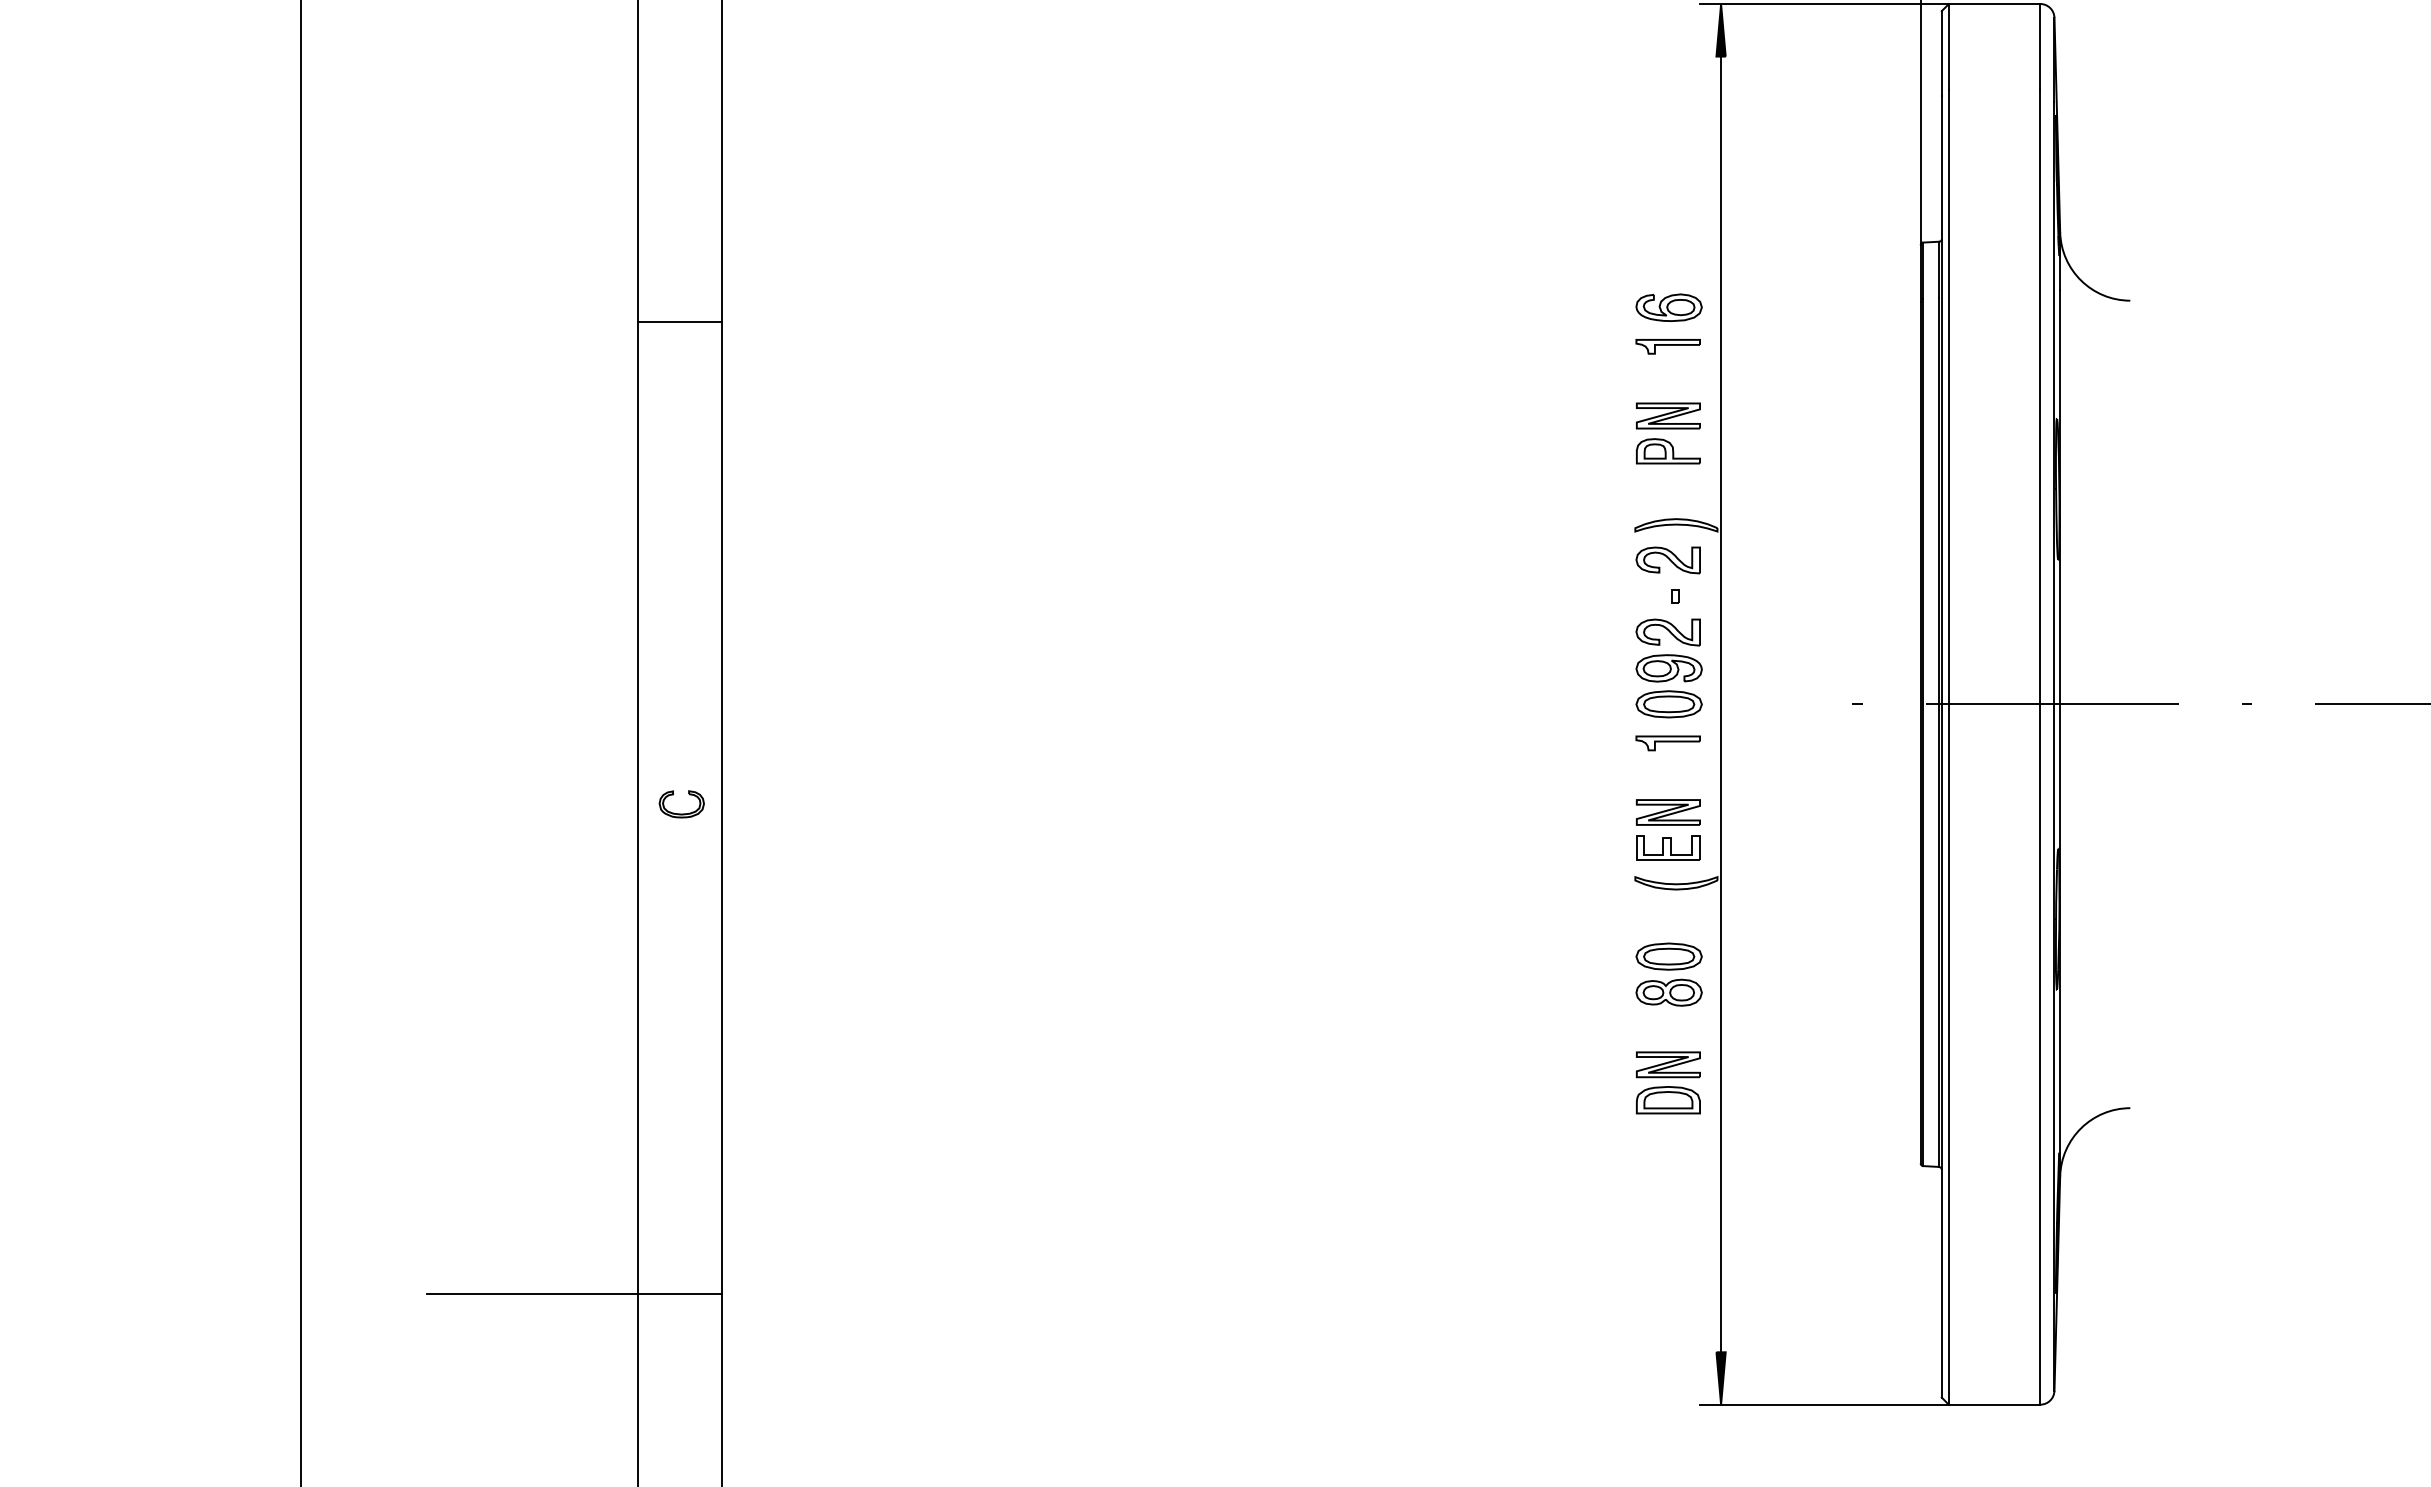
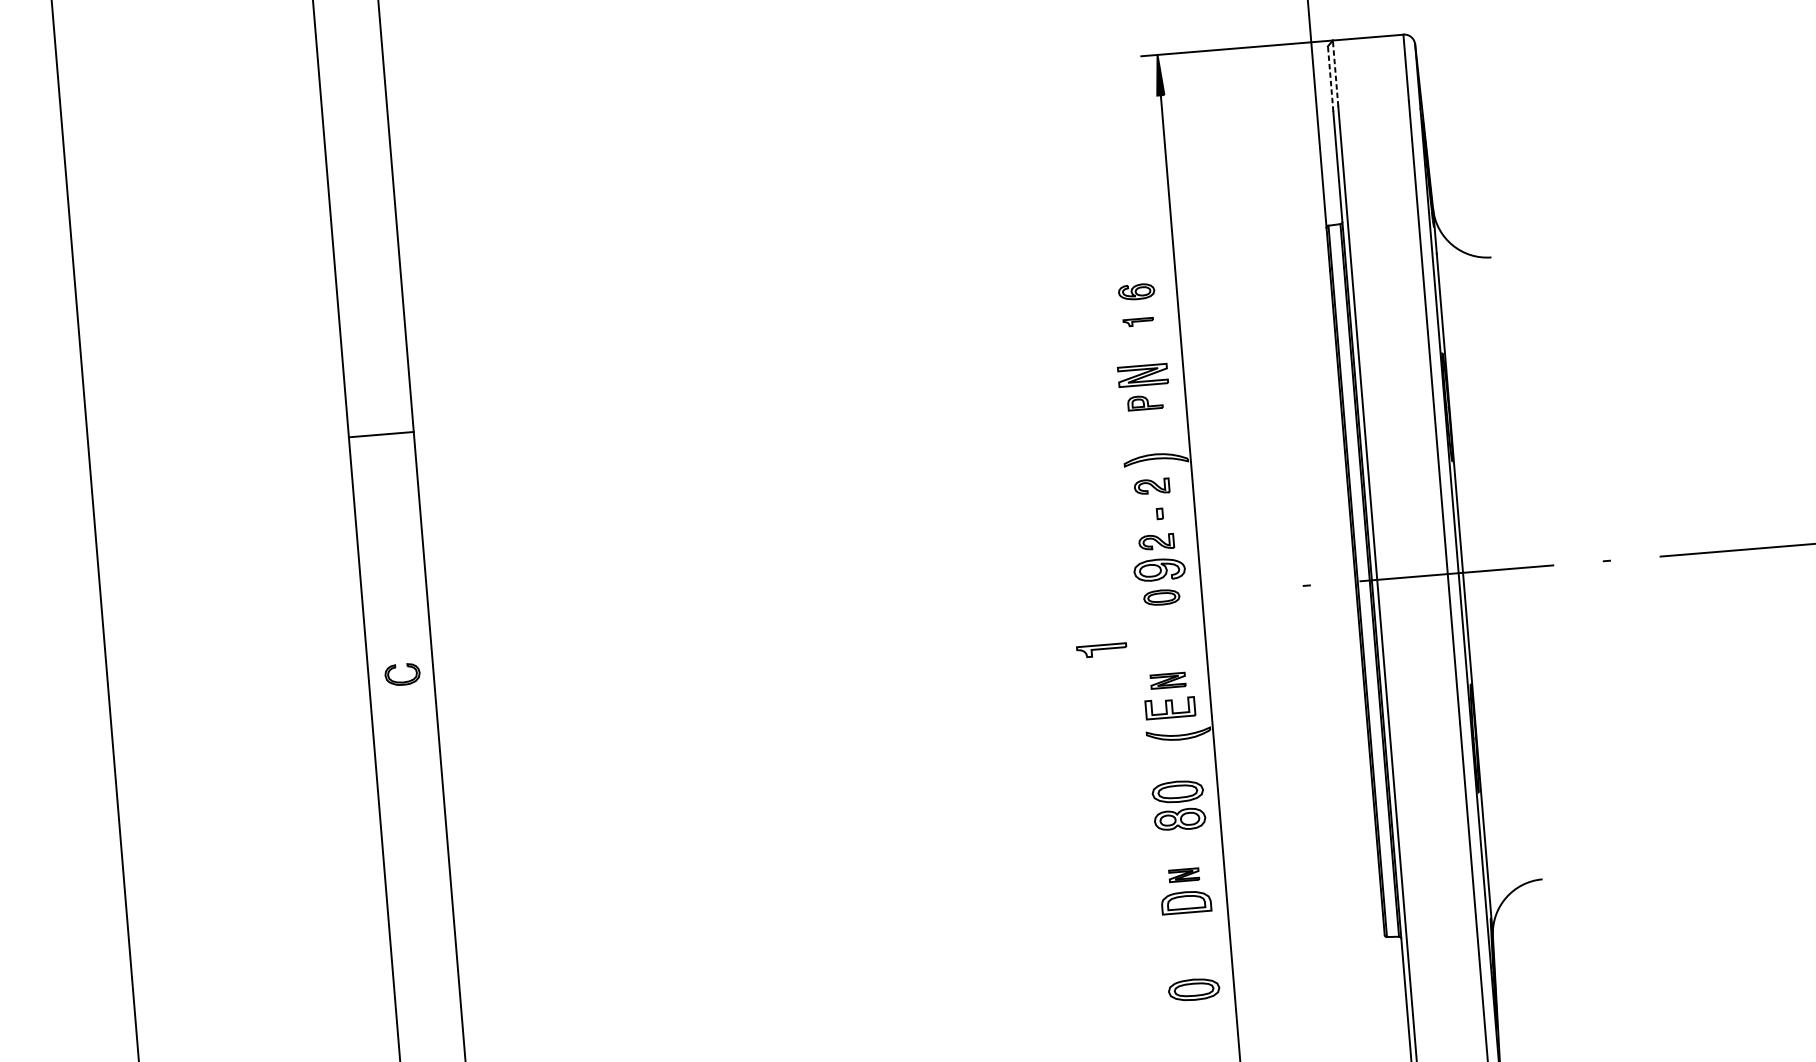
line: (1948, 47) -> (1335, 73), solid -> dashed
line: (1941, 53) -> (1330, 78), solid -> dashed
part: (1668, 307) -> (1136, 291), size x0.7
line: (679, 321) -> (381, 434), moved
part: (1667, 346) -> (1137, 322), size x0.6
part: (1668, 451) -> (1145, 402), size x0.7
part: (1667, 560) -> (1151, 486), size x0.7
part: (1667, 632) -> (1156, 542), size x0.7
part: (1668, 704) -> (1161, 597), size x0.7
part: (1667, 743) -> (1101, 650), moved
part: (1668, 812) -> (1168, 680), size x0.7
part: (681, 813) -> (402, 681), moved
part: (1668, 1064) -> (1184, 874), size x0.6
part: (1668, 1213) -> (1193, 989), added

